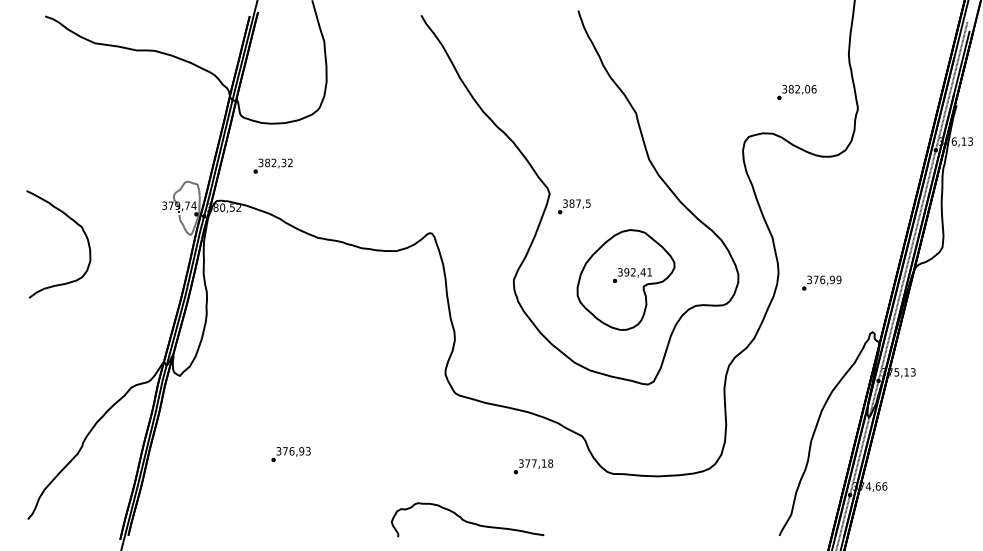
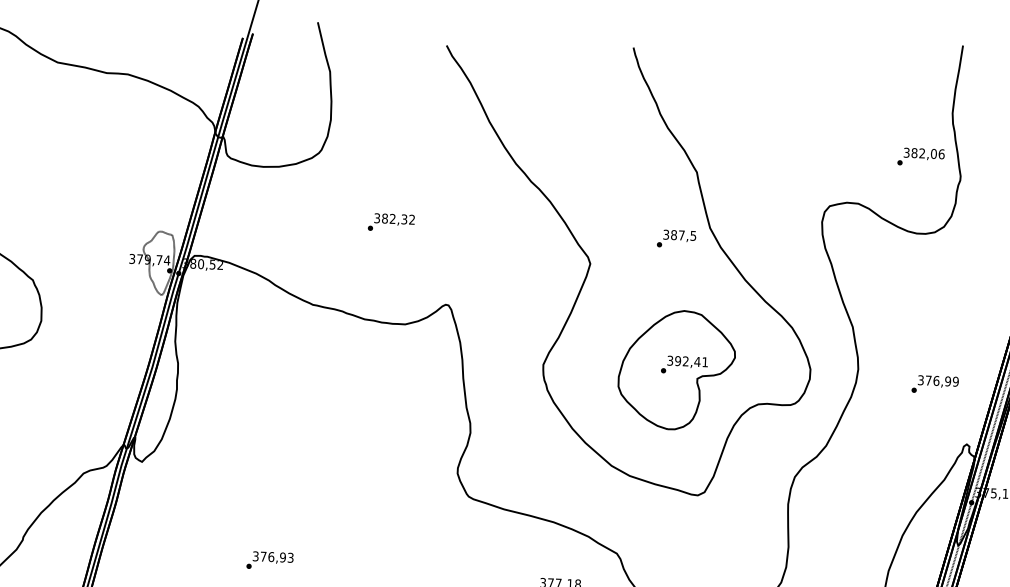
text: (796, 92) -> (920, 157), moved
text: (272, 165) -> (390, 221), moved
text: (574, 206) -> (676, 238), moved
text: (821, 282) -> (934, 383), moved

